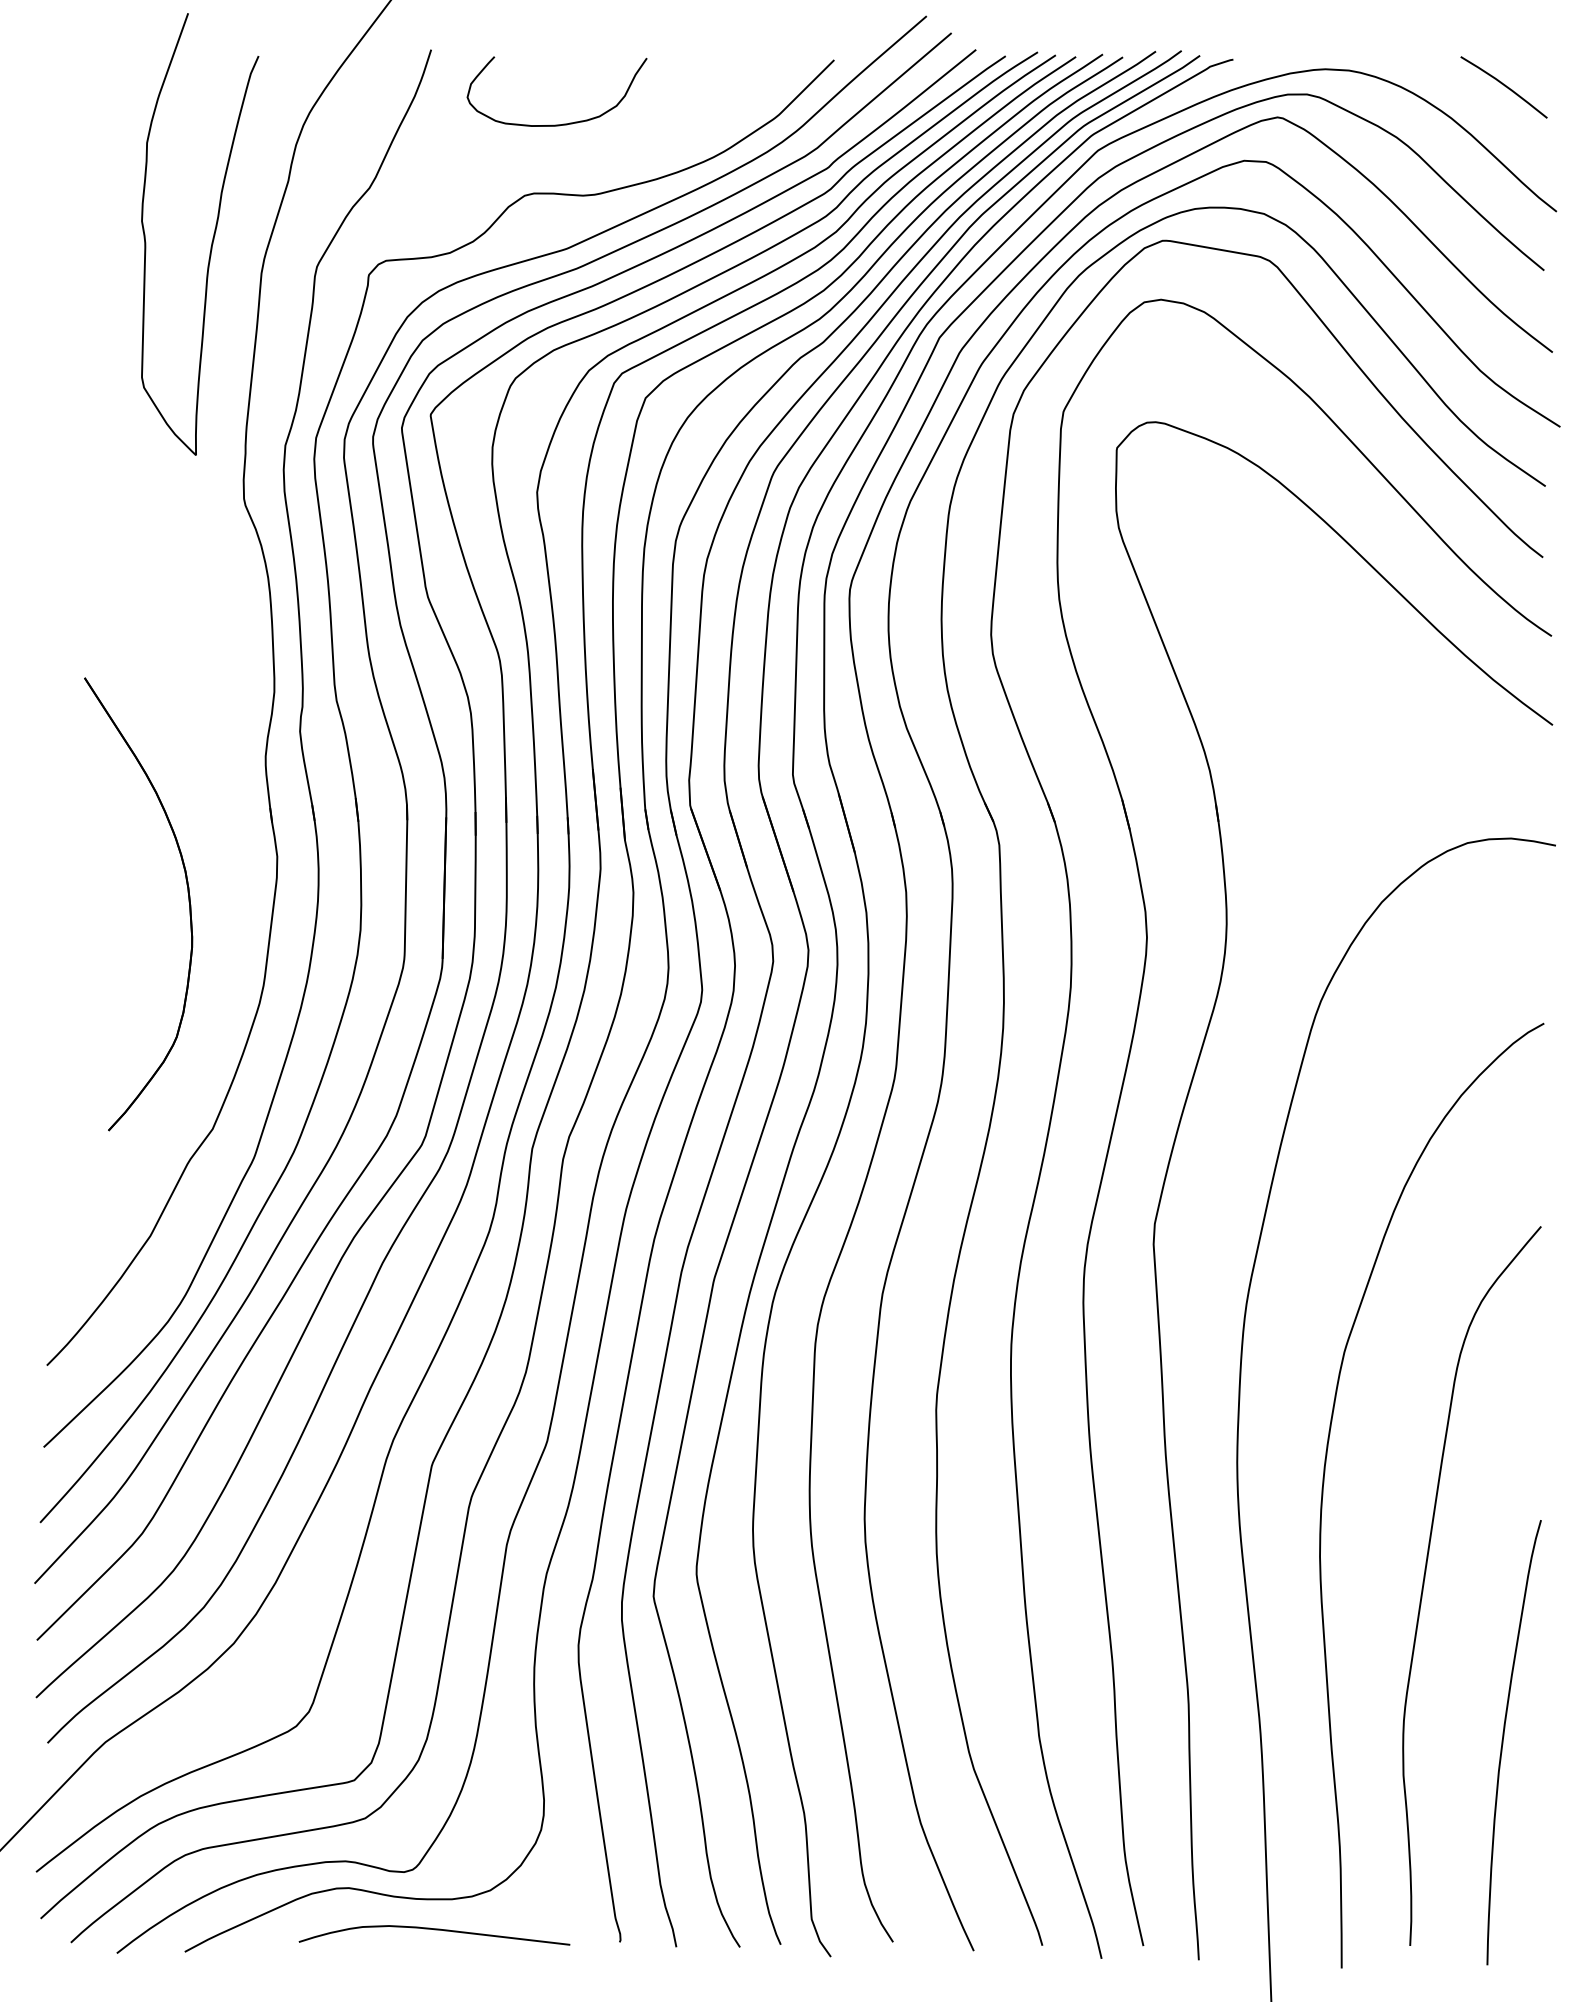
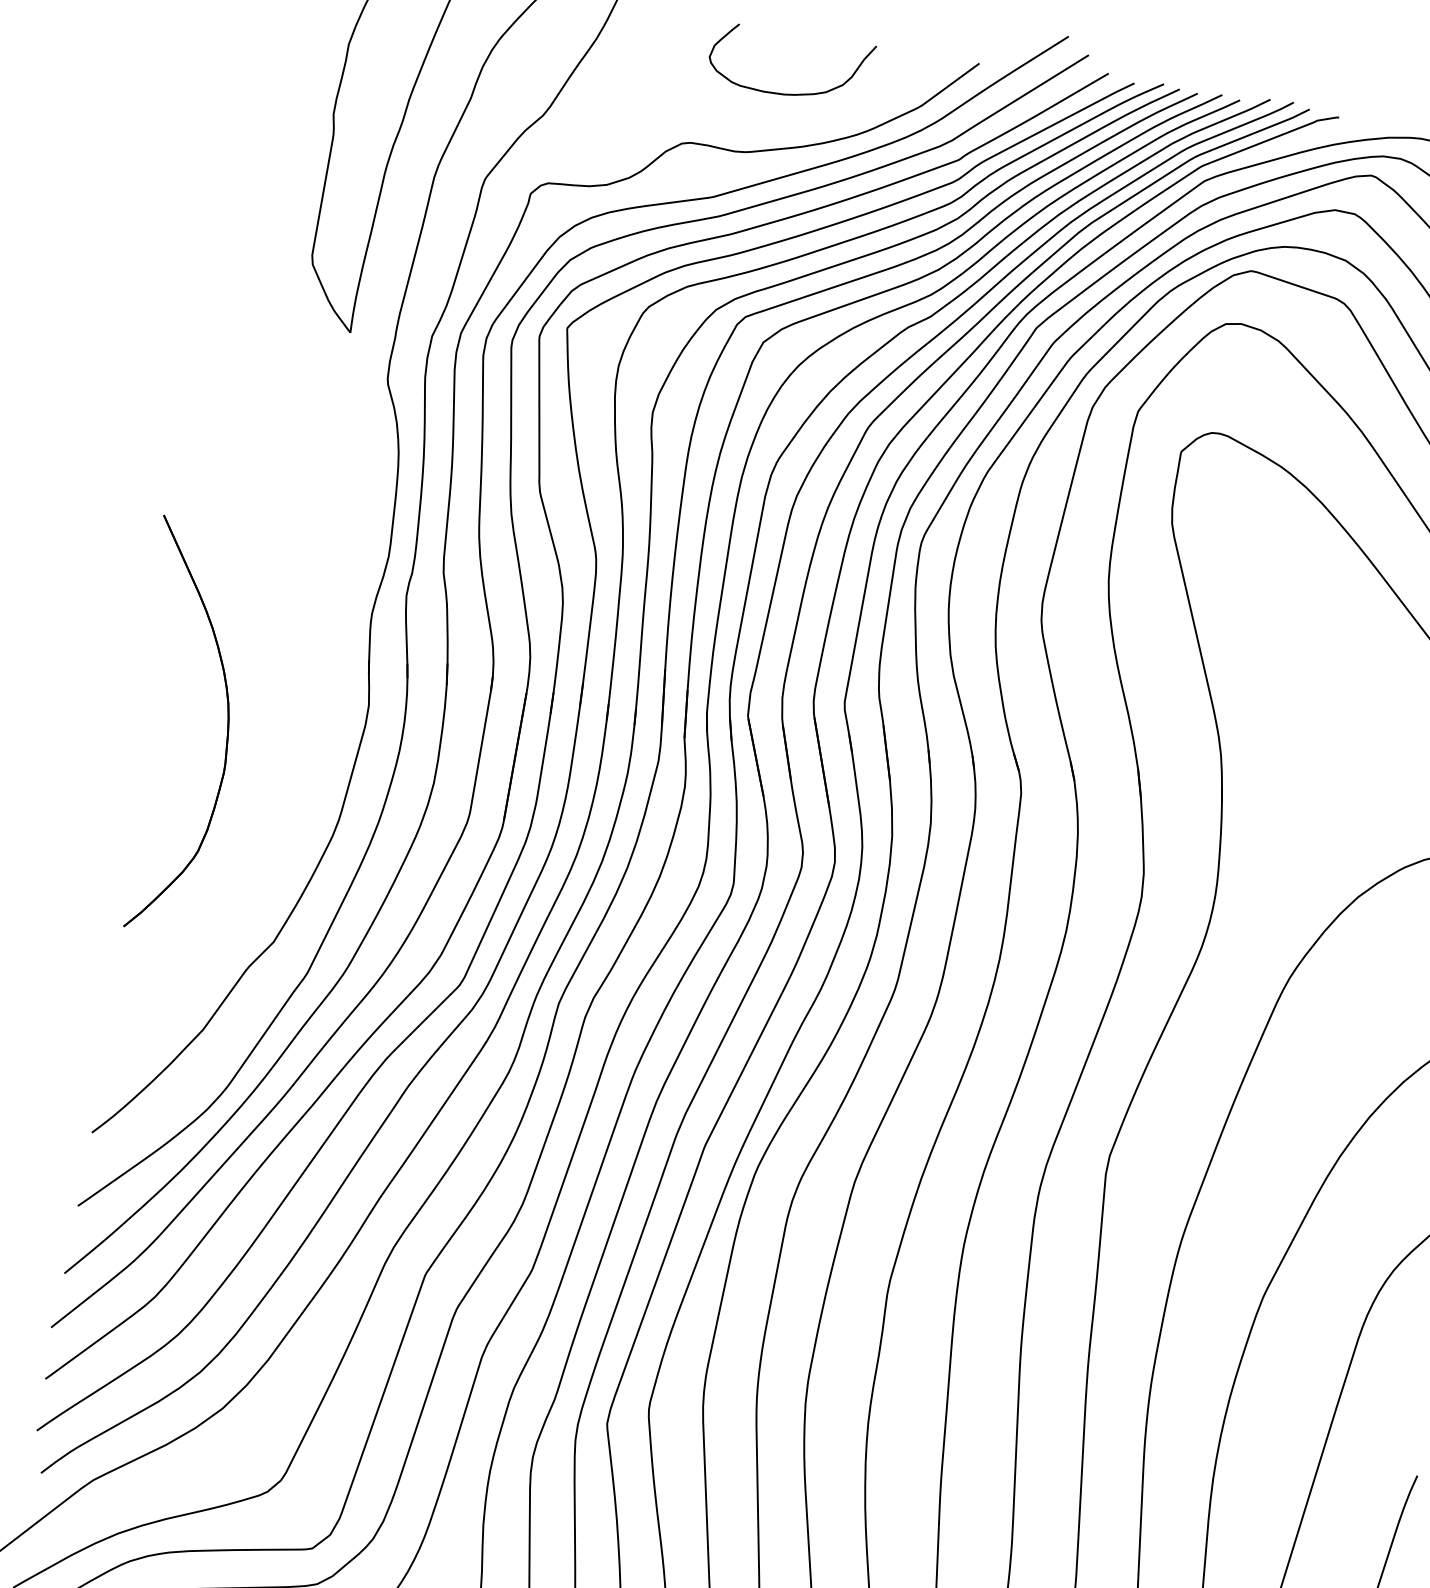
curve: (563, 123) -> (792, 93), moved
part: (188, 902) -> (226, 731), moved

